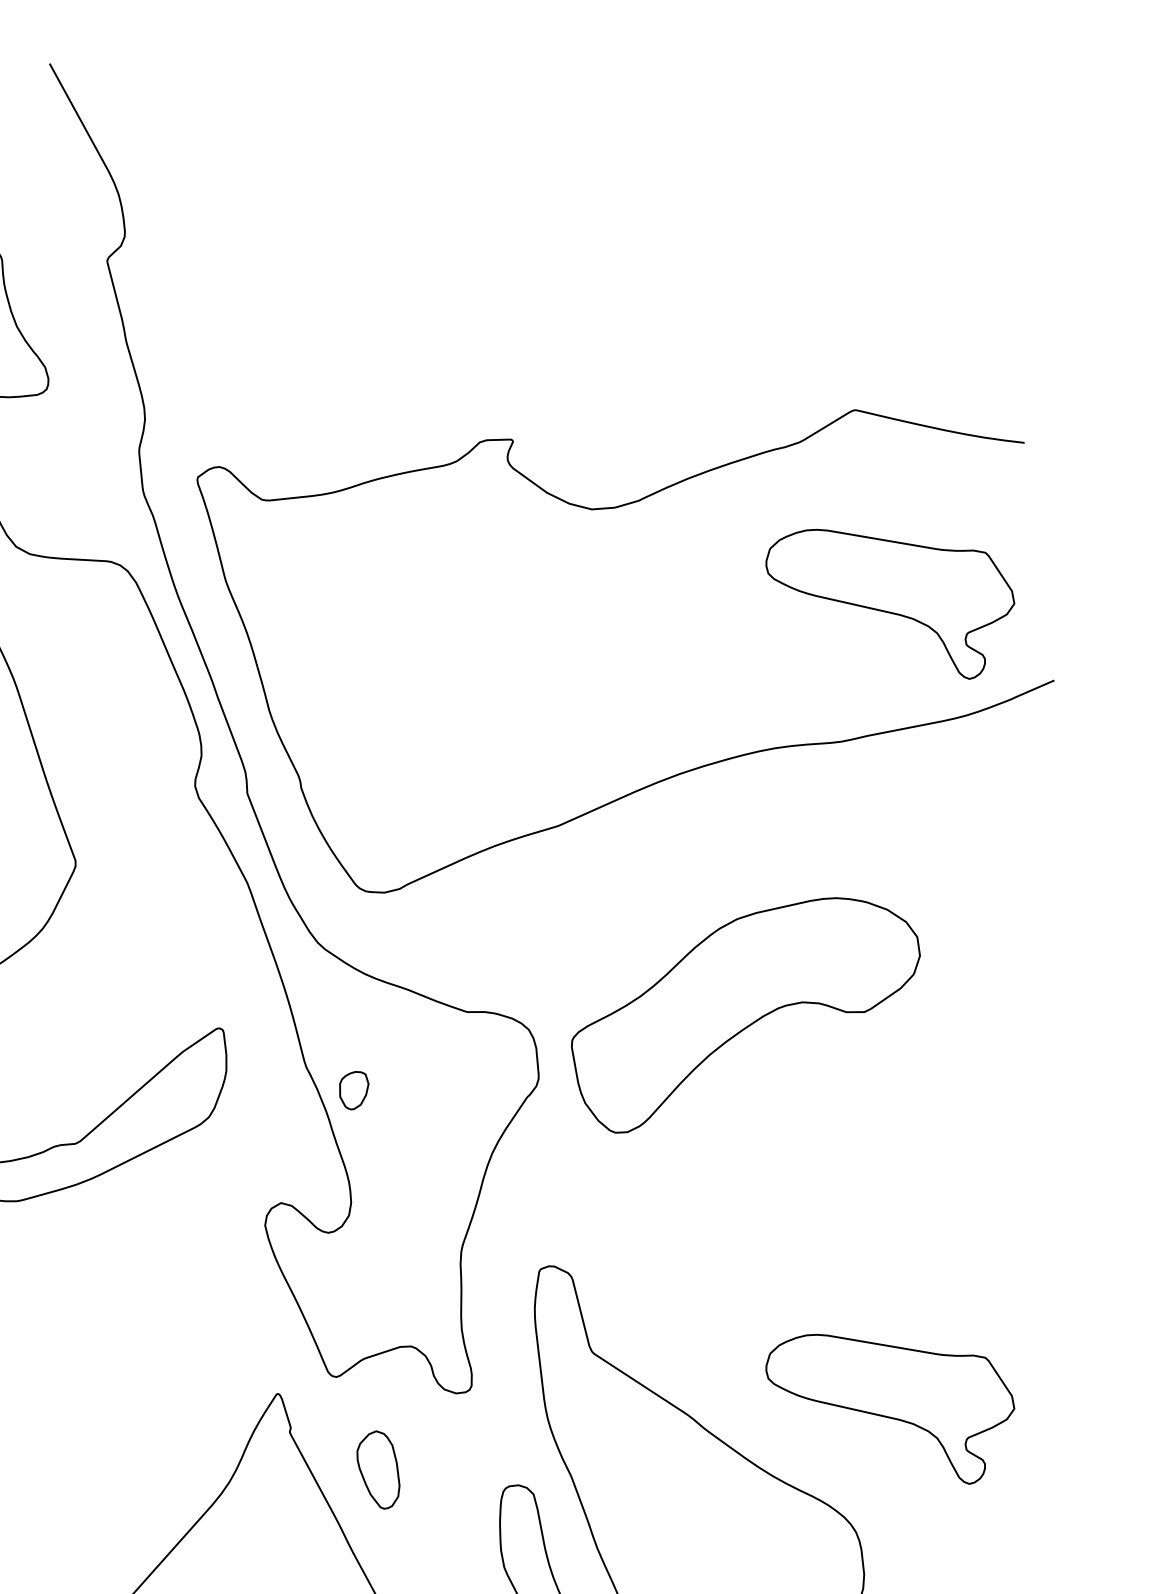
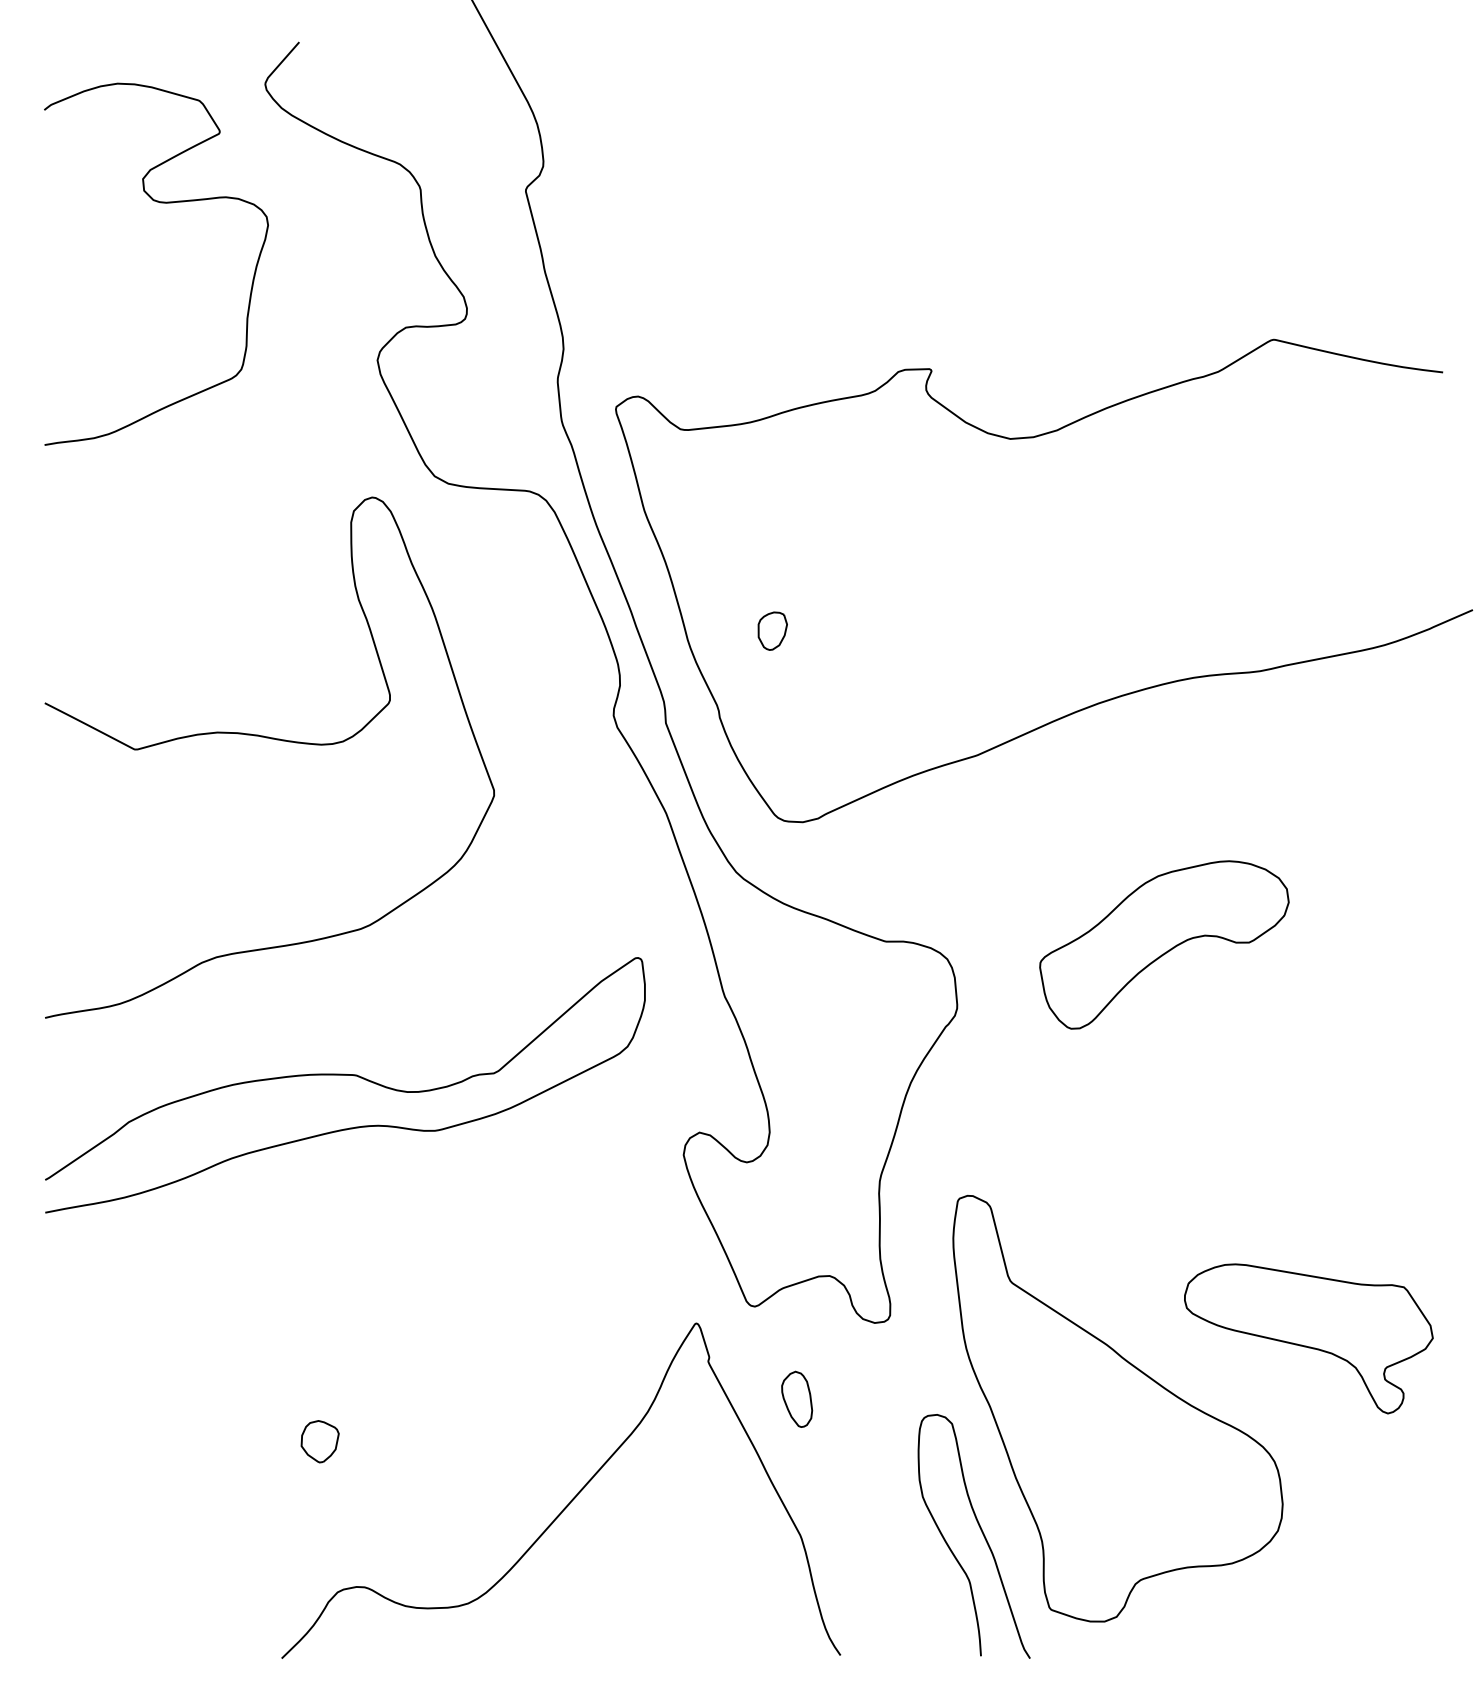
part: (889, 603) -> (1308, 533), removed
part: (745, 1014) -> (1164, 944), size x0.71
part: (353, 1089) -> (772, 630), moved
part: (378, 1468) -> (797, 1398), size x0.71

